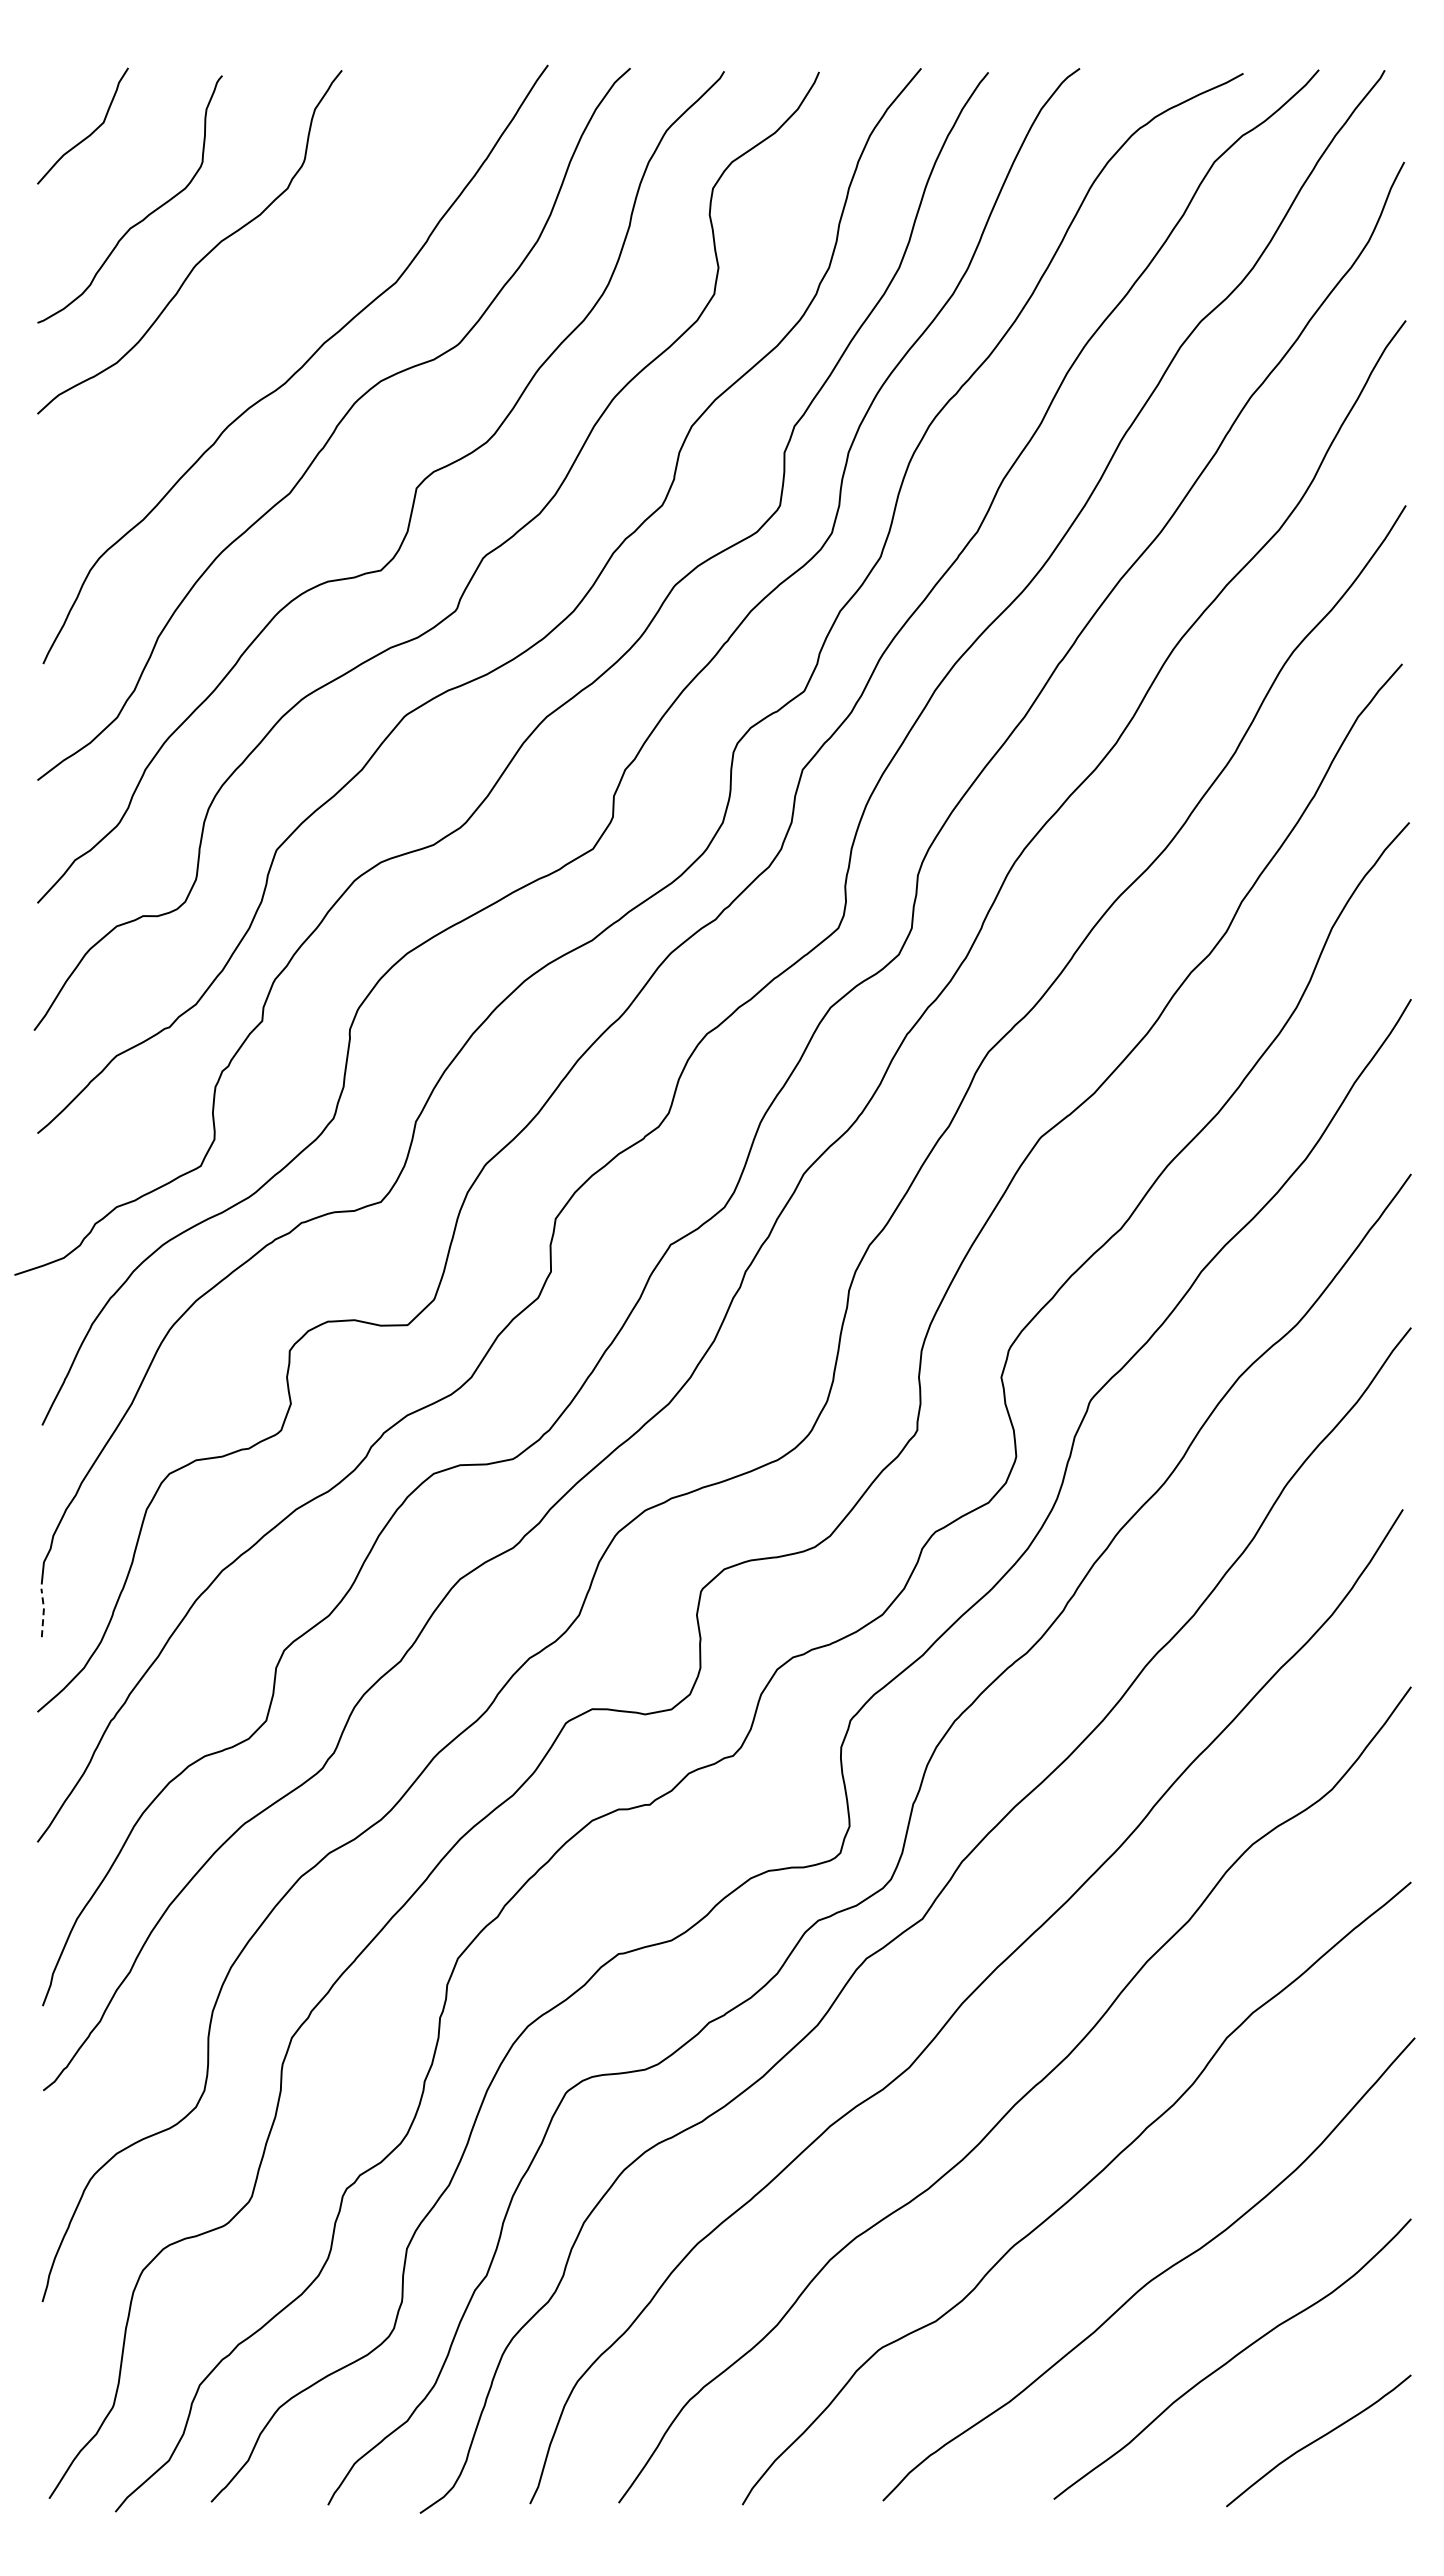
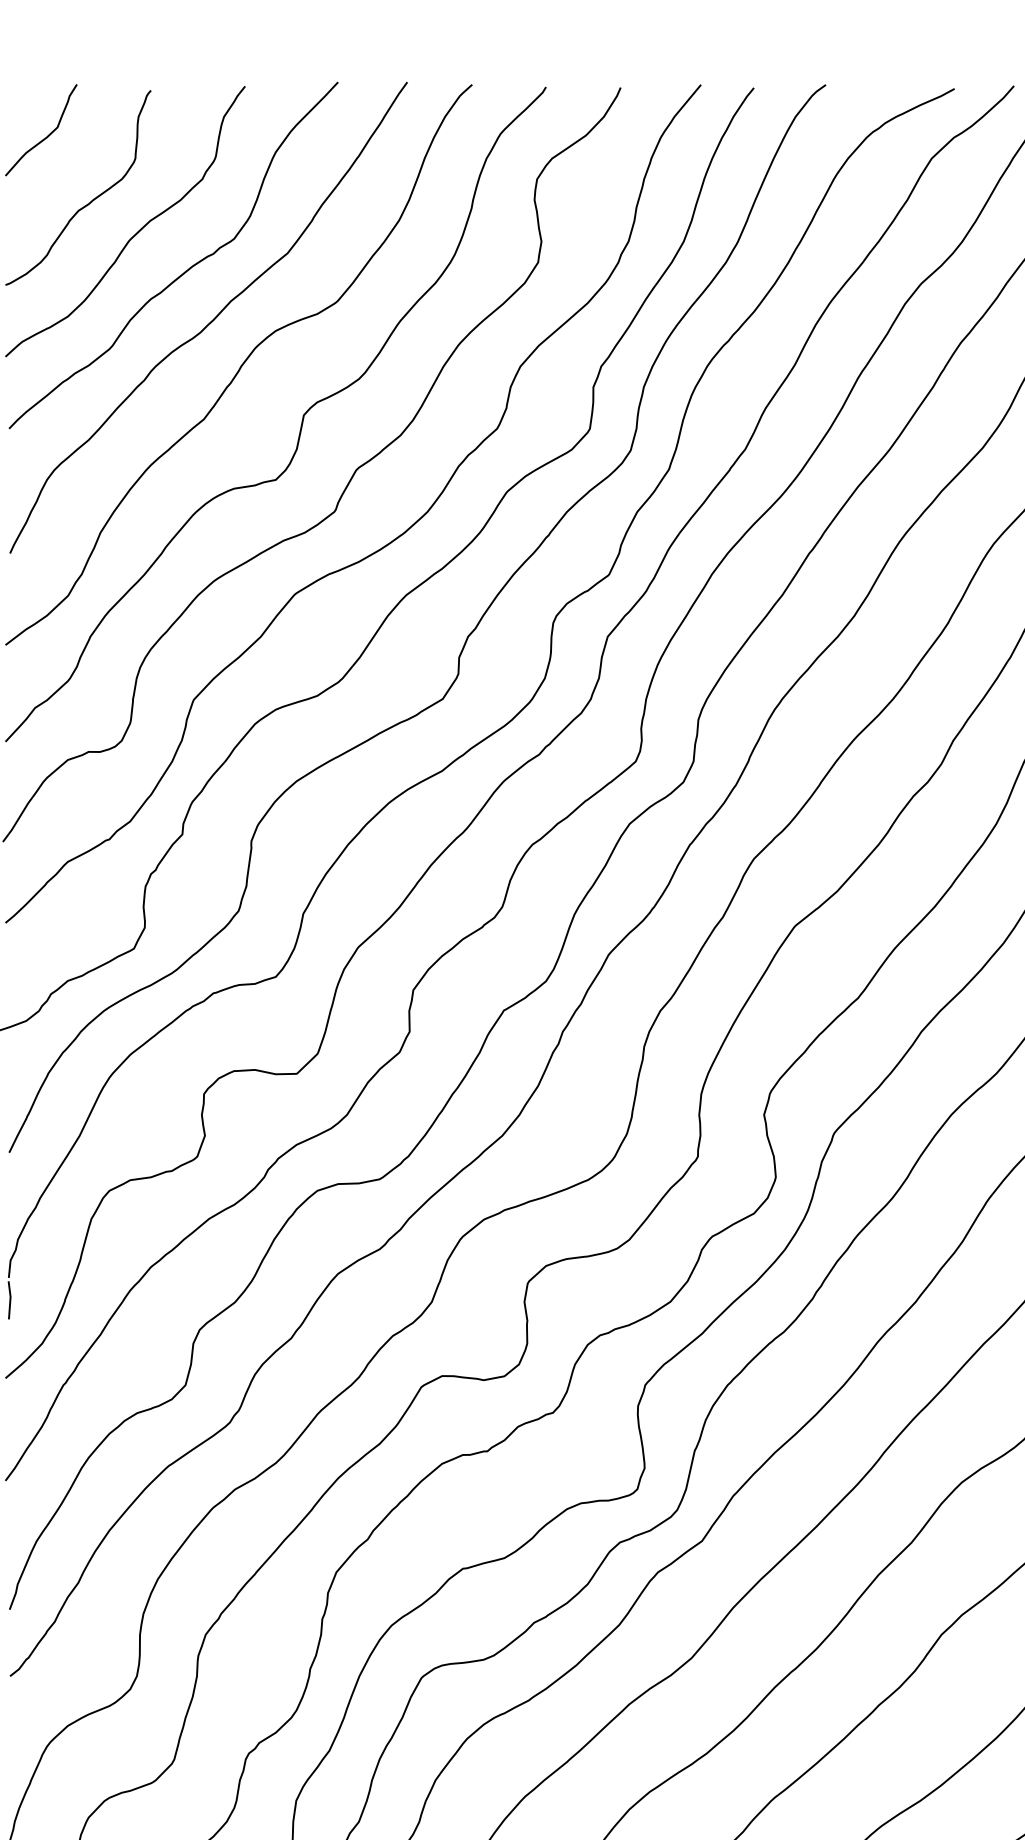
curve: (265, 305) -> (184, 271), added
line: (43, 1611) -> (10, 1299), dashed -> solid

